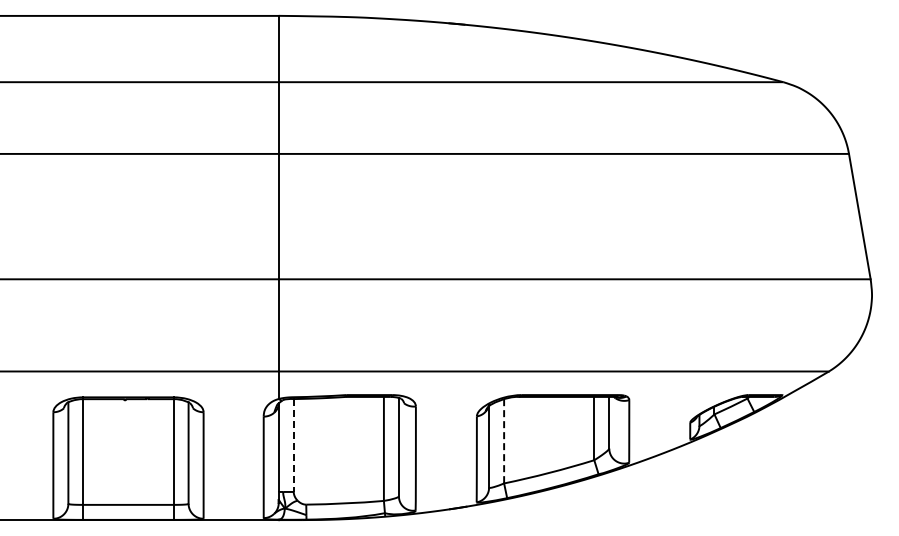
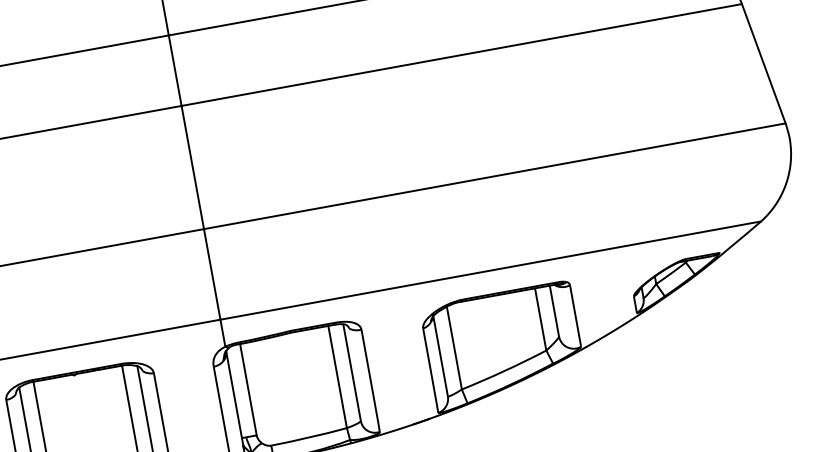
line: (504, 441) -> (454, 348), dashed -> solid
line: (293, 445) -> (248, 389), dashed -> solid

